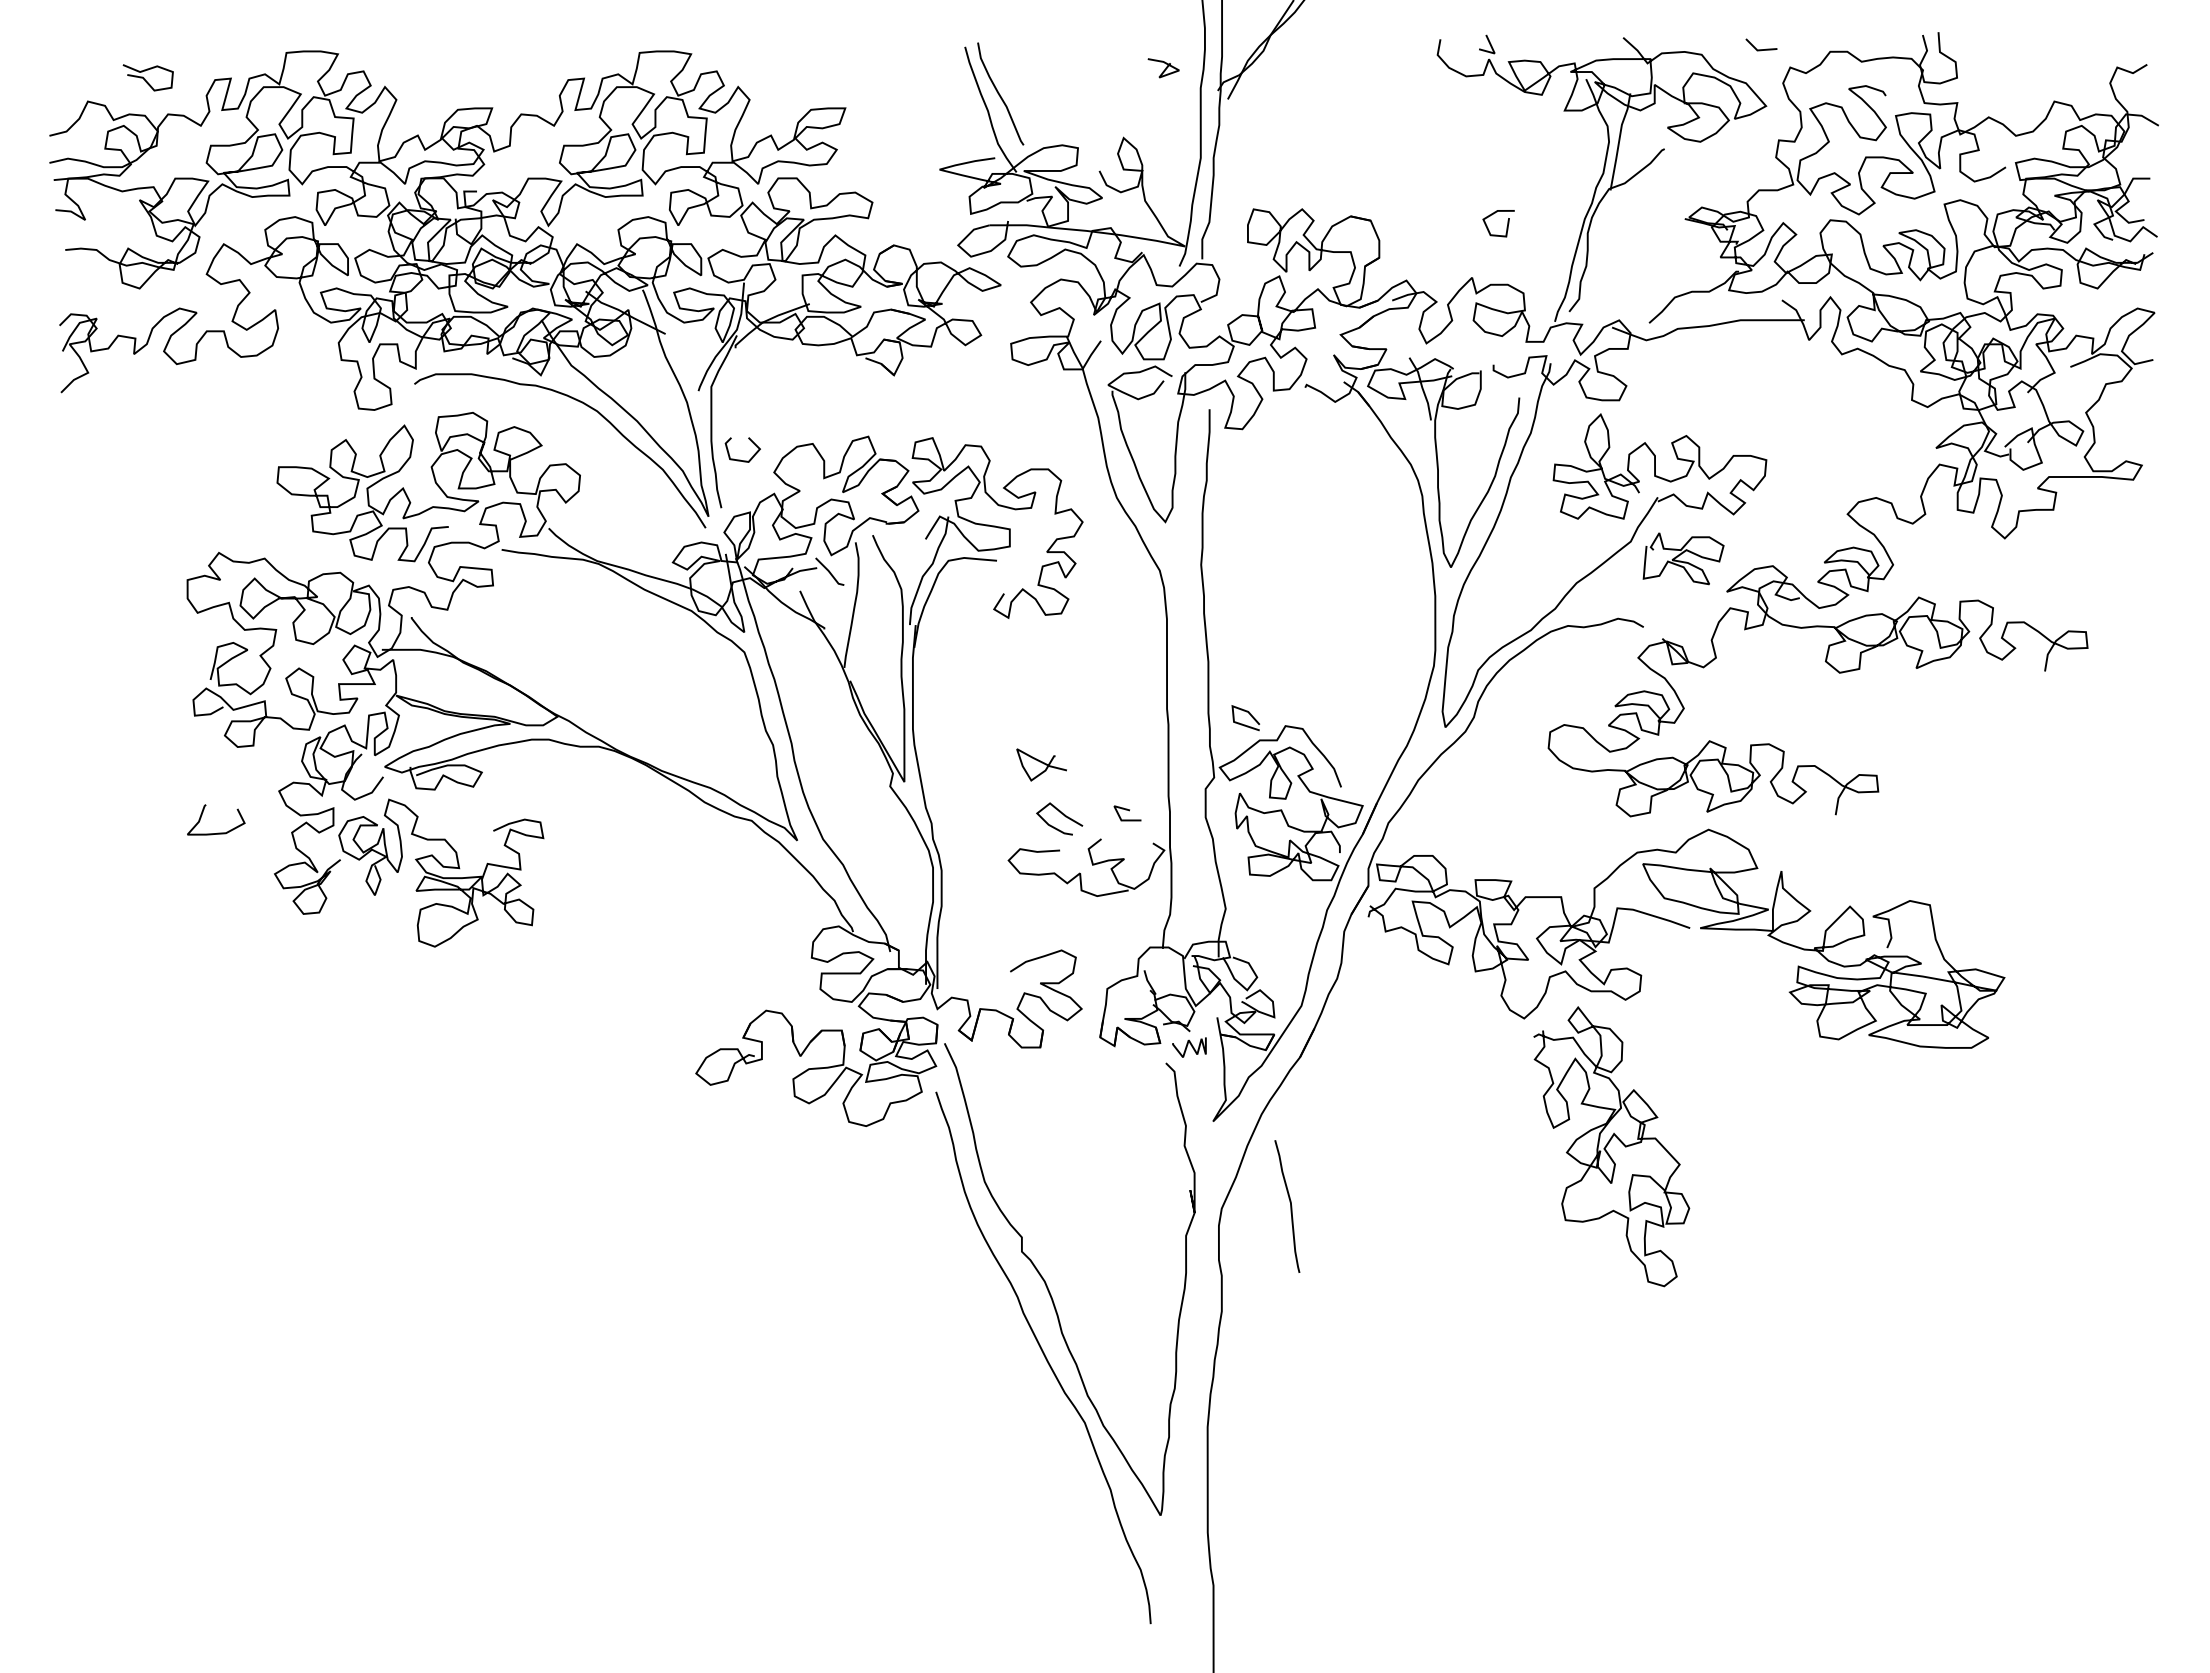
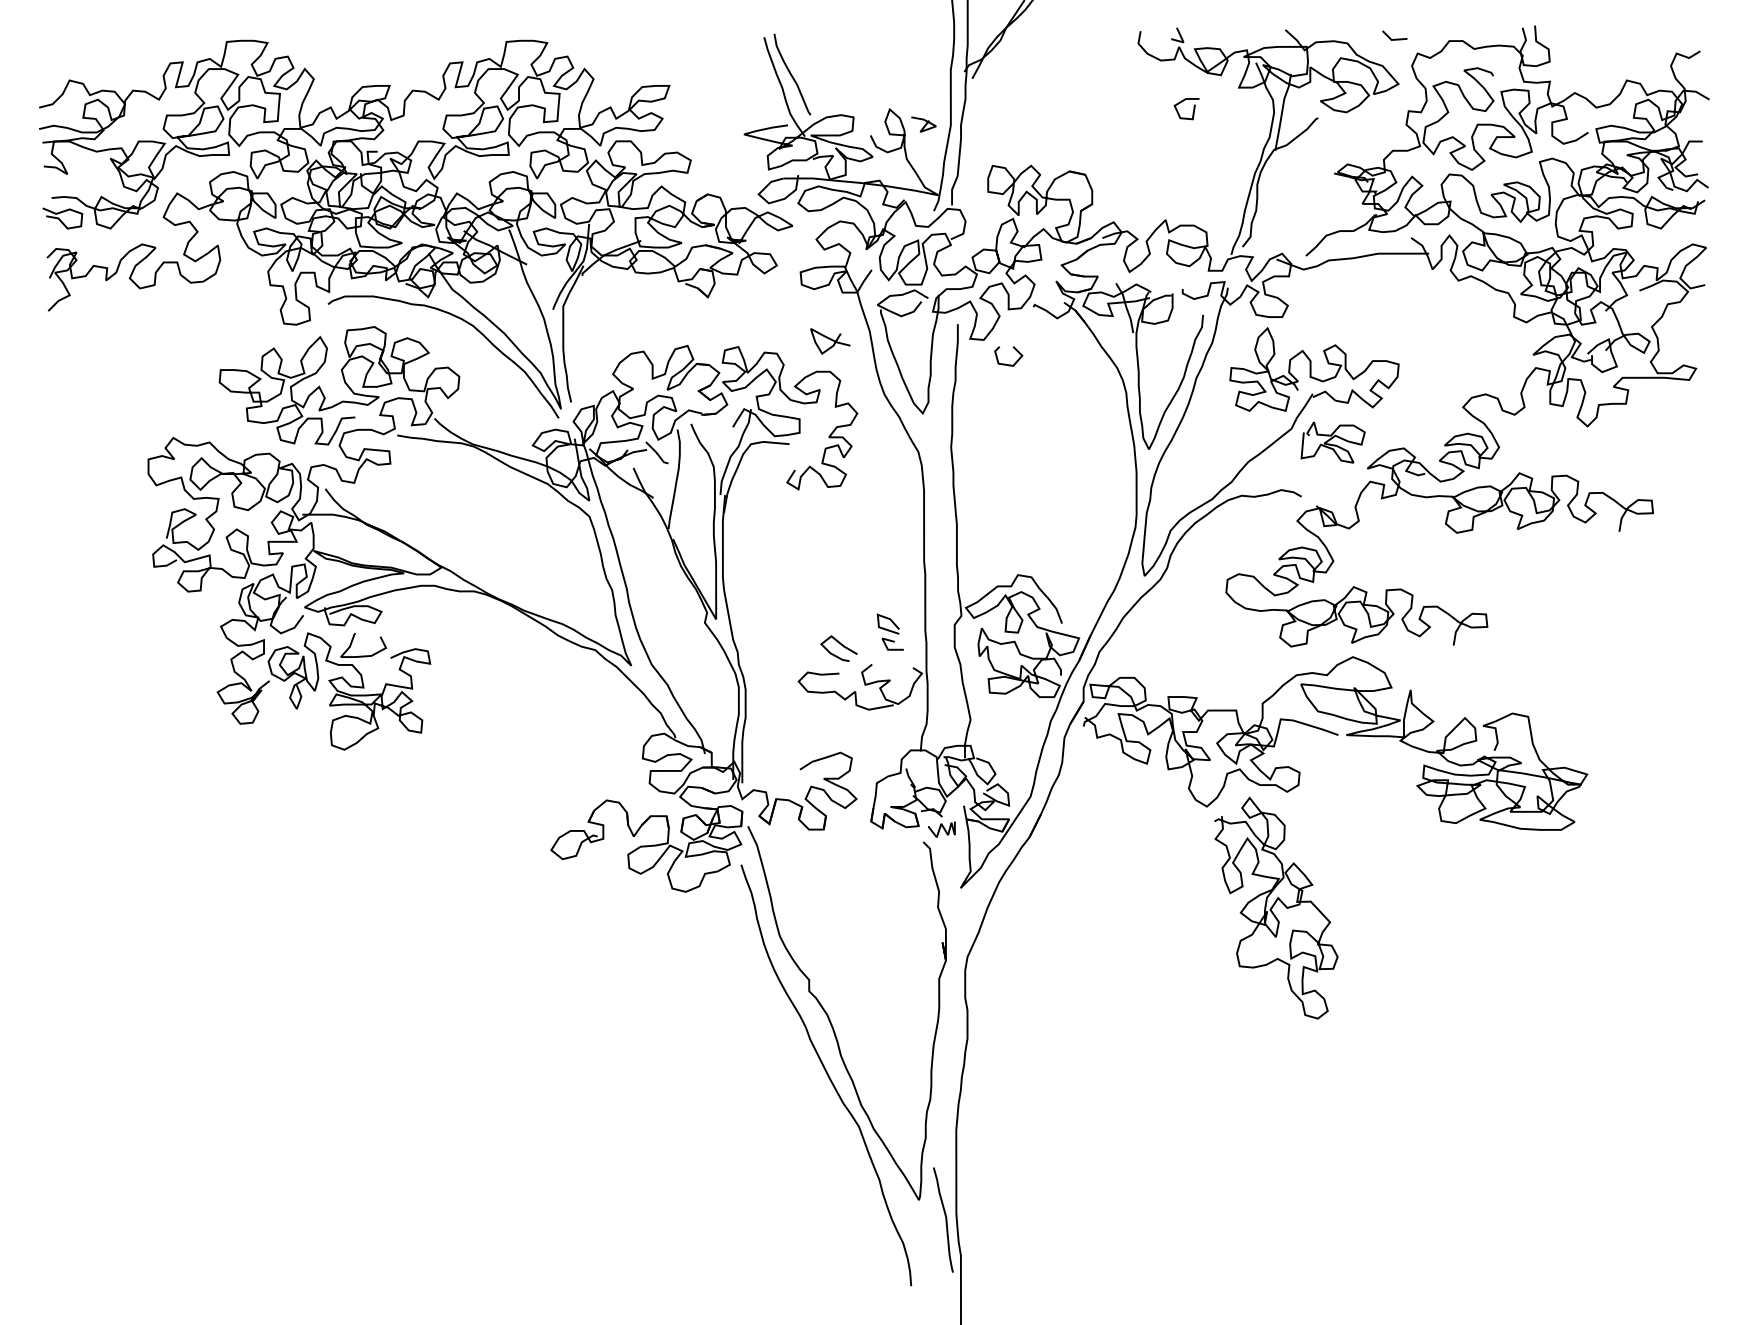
curve: (1164, 69) -> (924, 125), moved
curve: (145, 79) -> (60, 219), moved
curve: (1506, 226) -> (1192, 111), moved
curve: (740, 459) -> (1006, 363), moved
line: (1249, 714) -> (891, 621), moved
curve: (1041, 763) -> (830, 340), moved
curve: (217, 832) -> (364, 655), moved
curve: (1290, 1206) -> (945, 1219), moved

